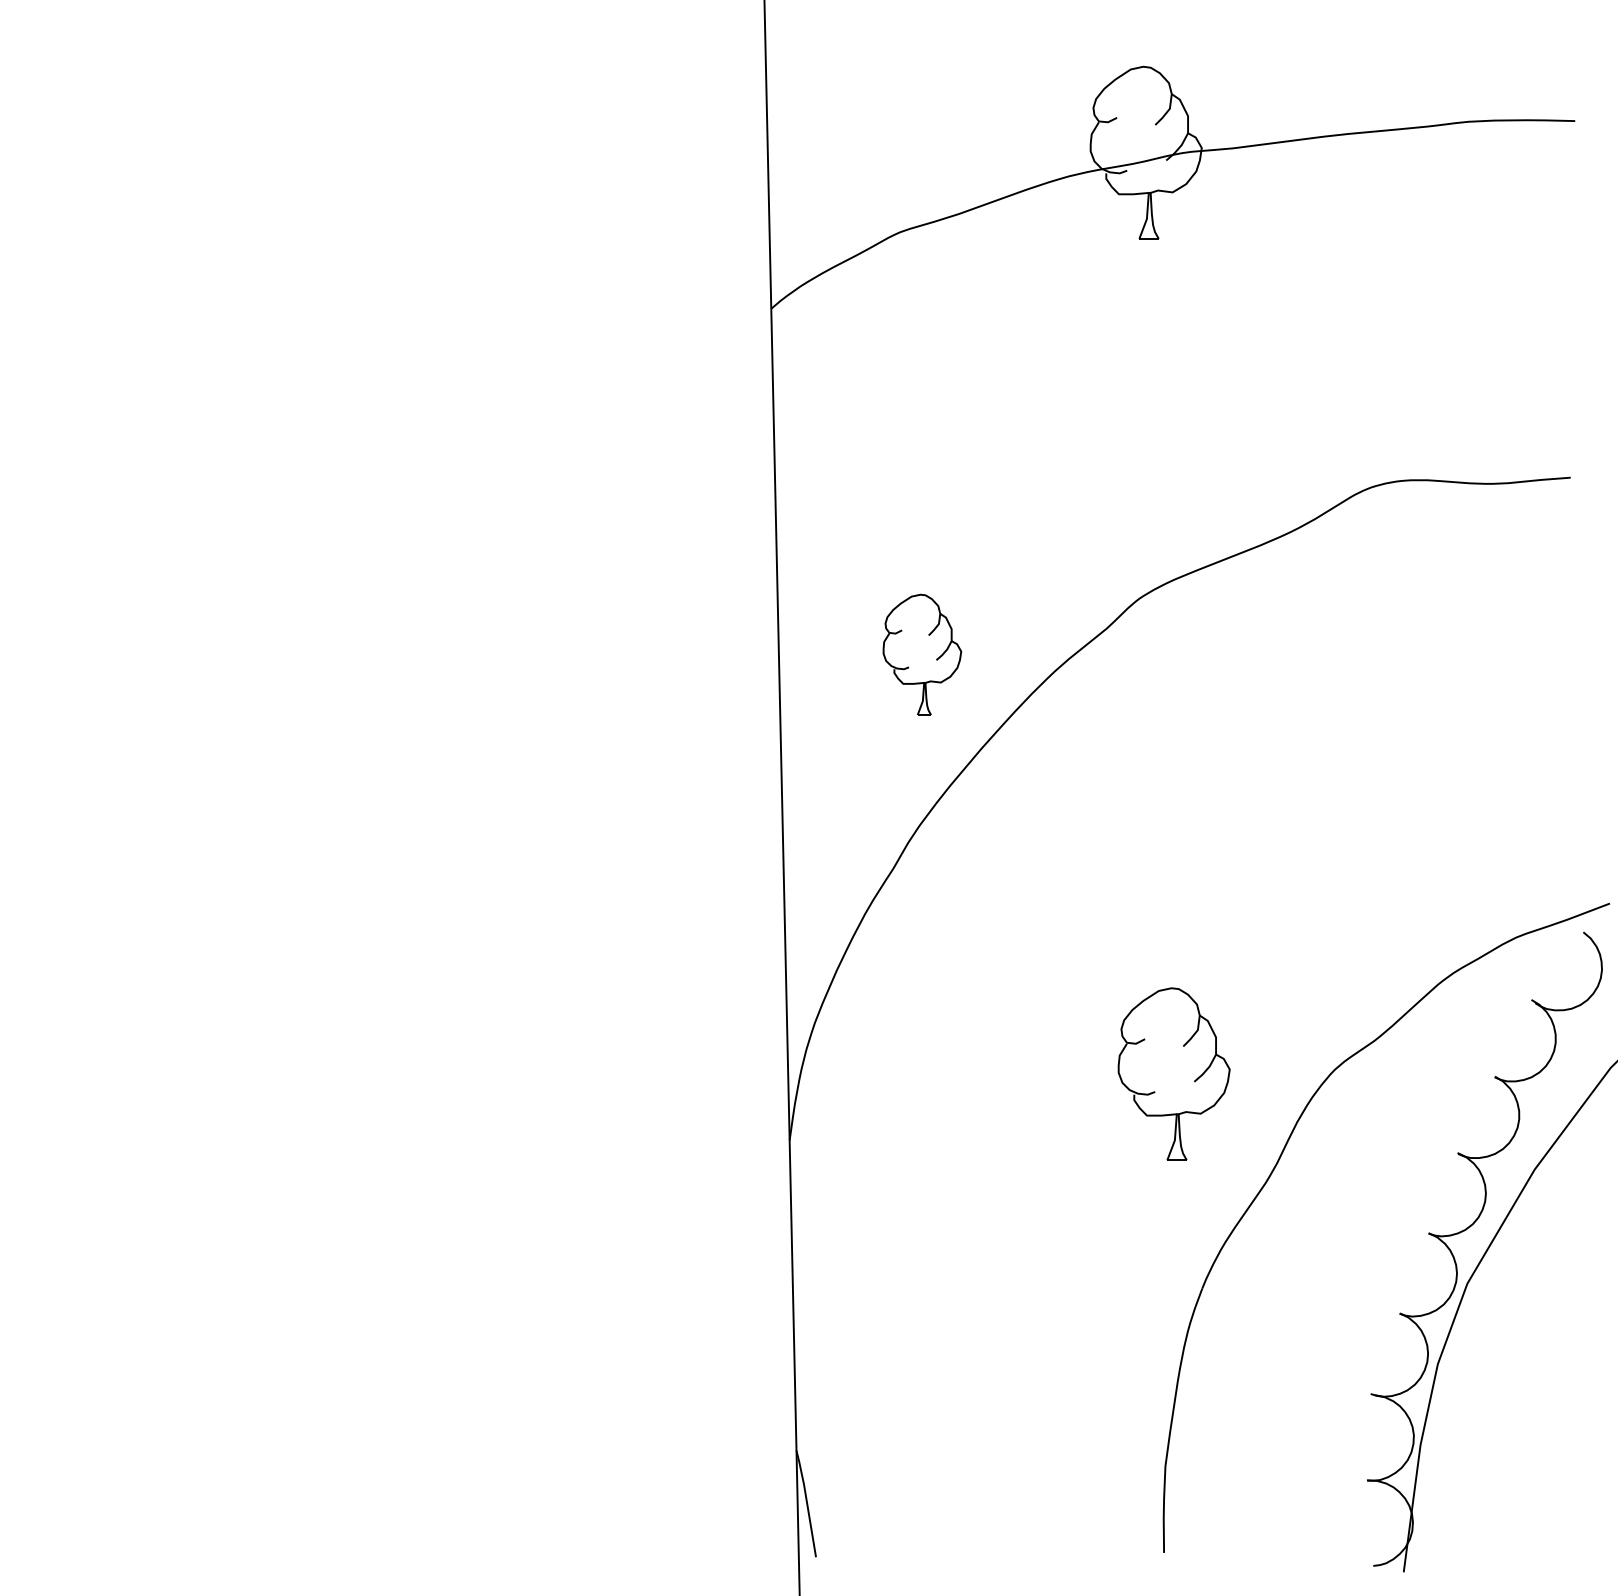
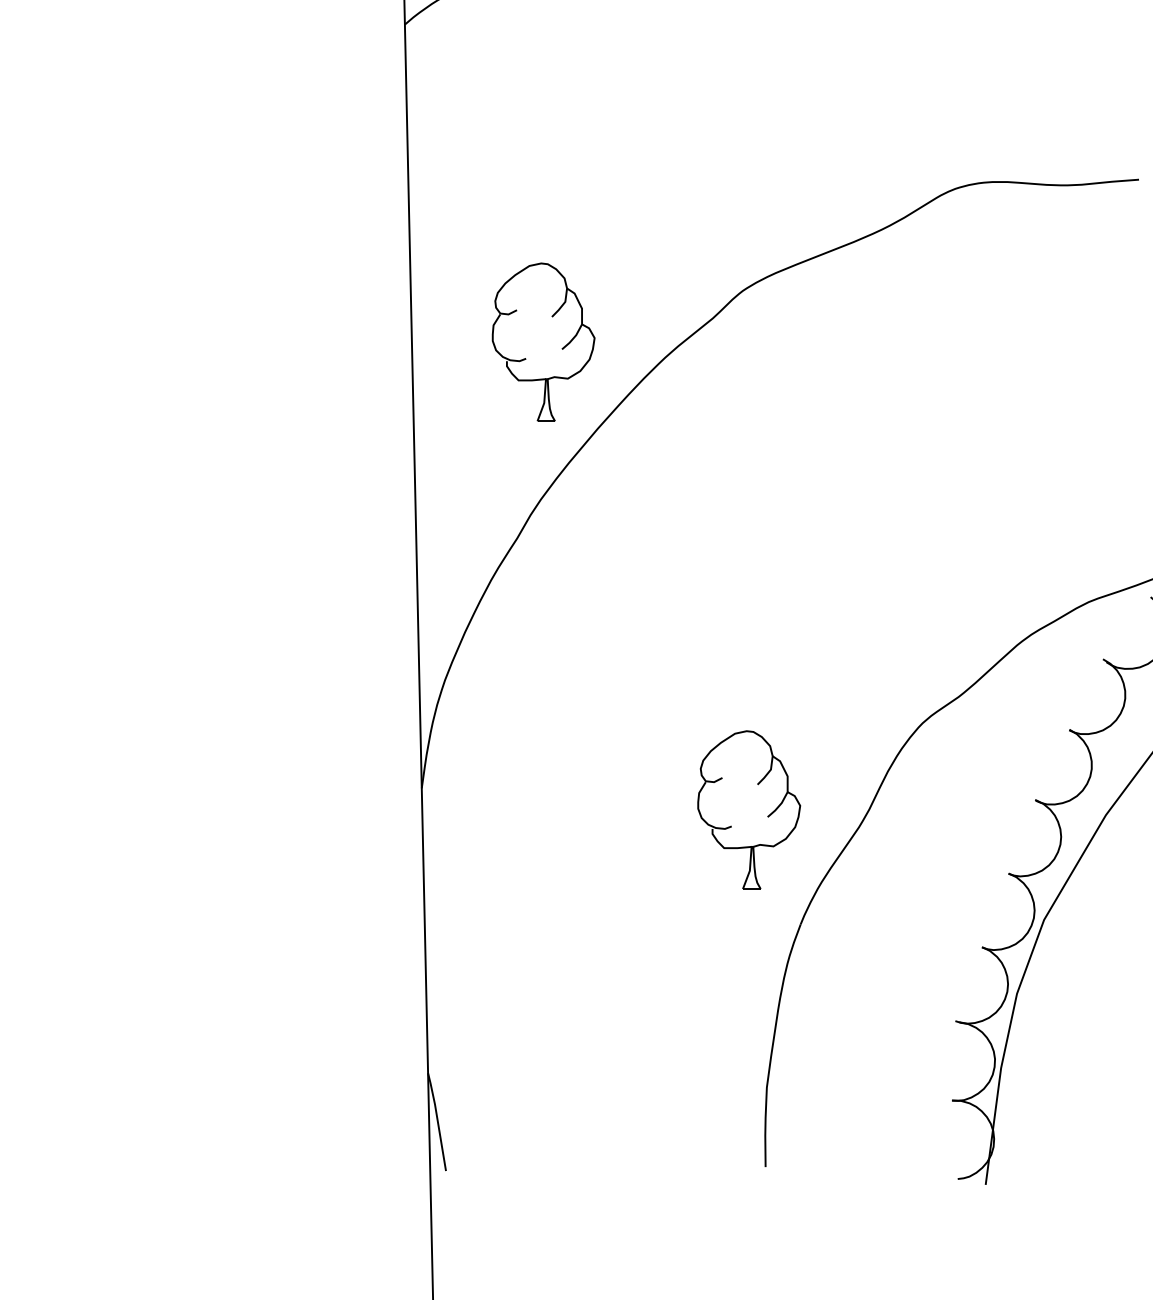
part: (922, 654) -> (543, 342), size x1.43
part: (1173, 1073) -> (748, 809), moved

